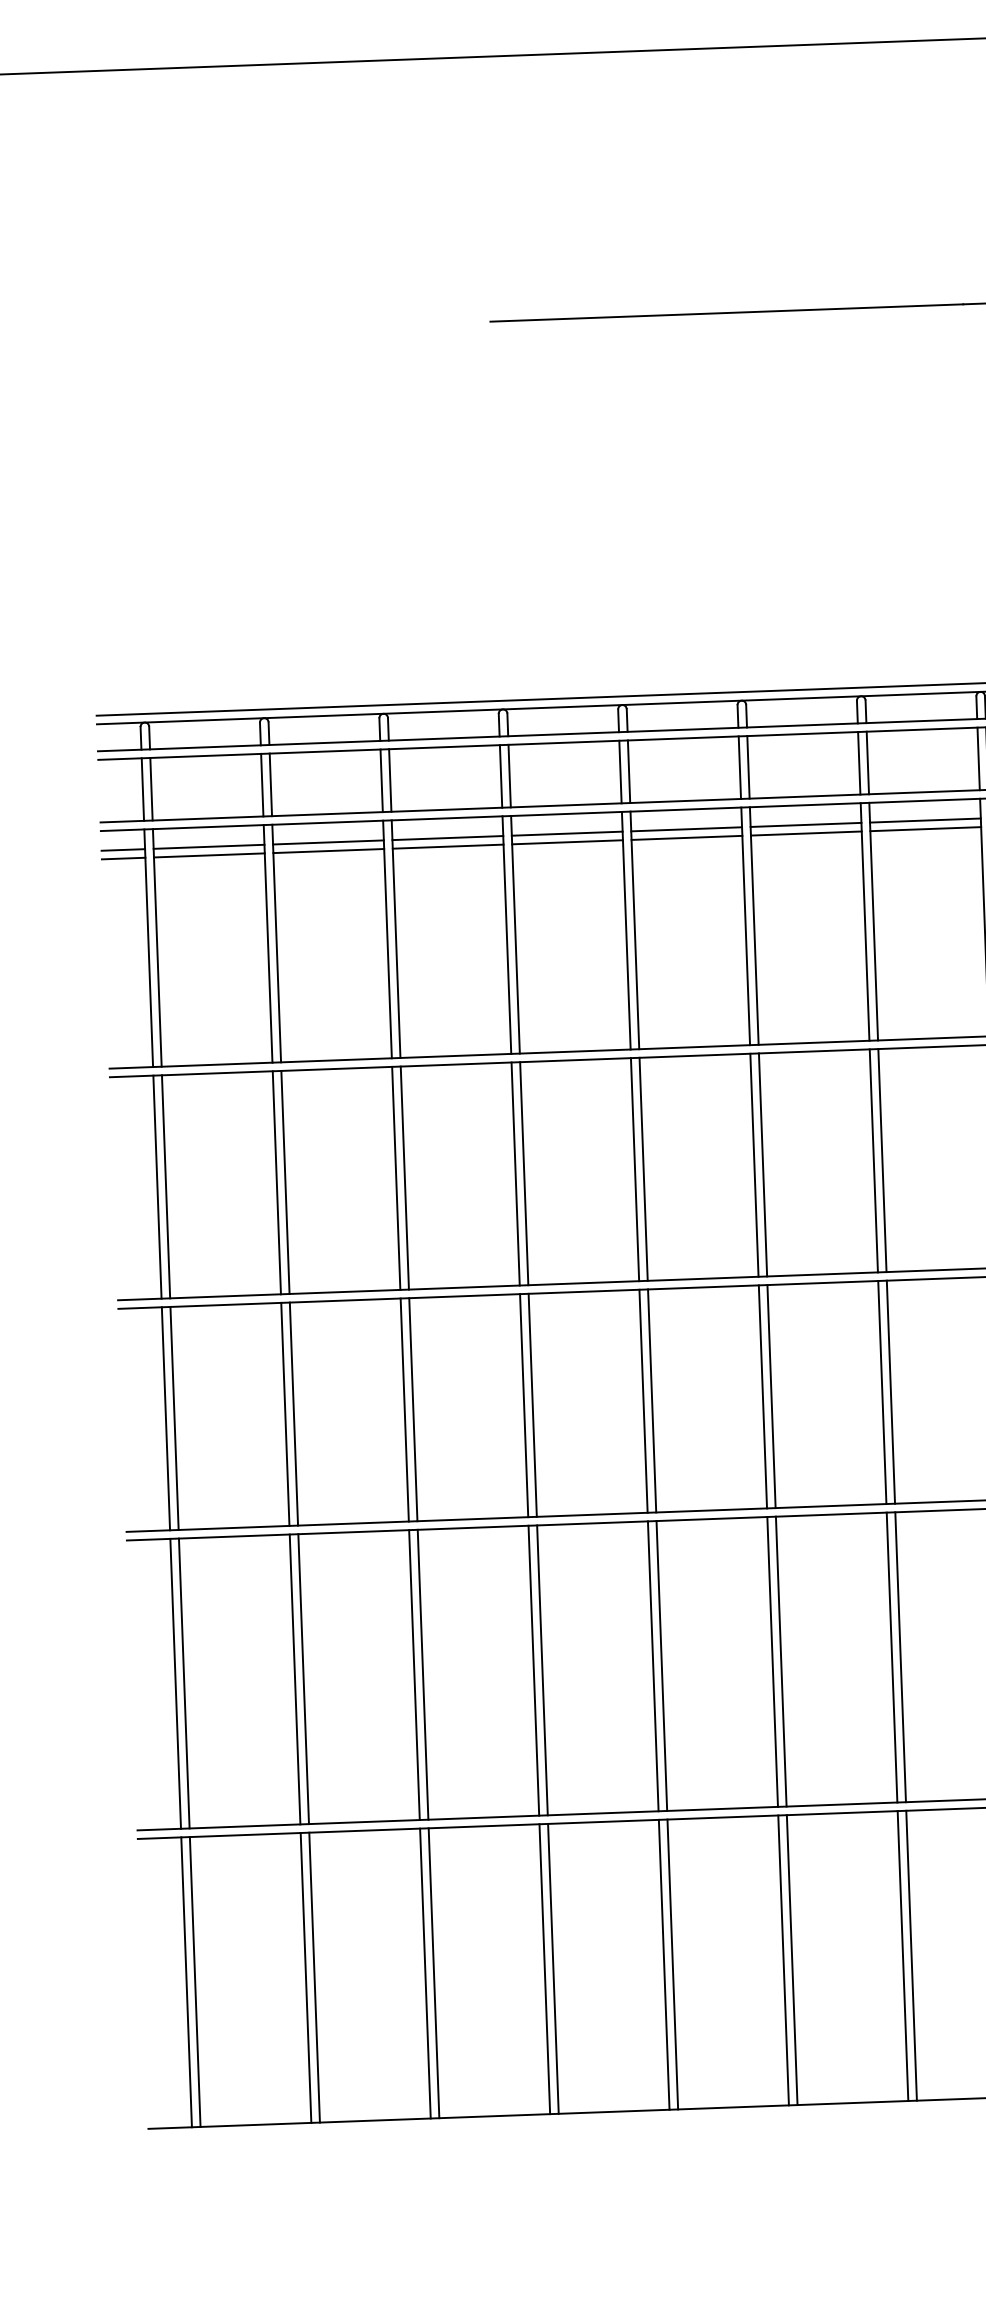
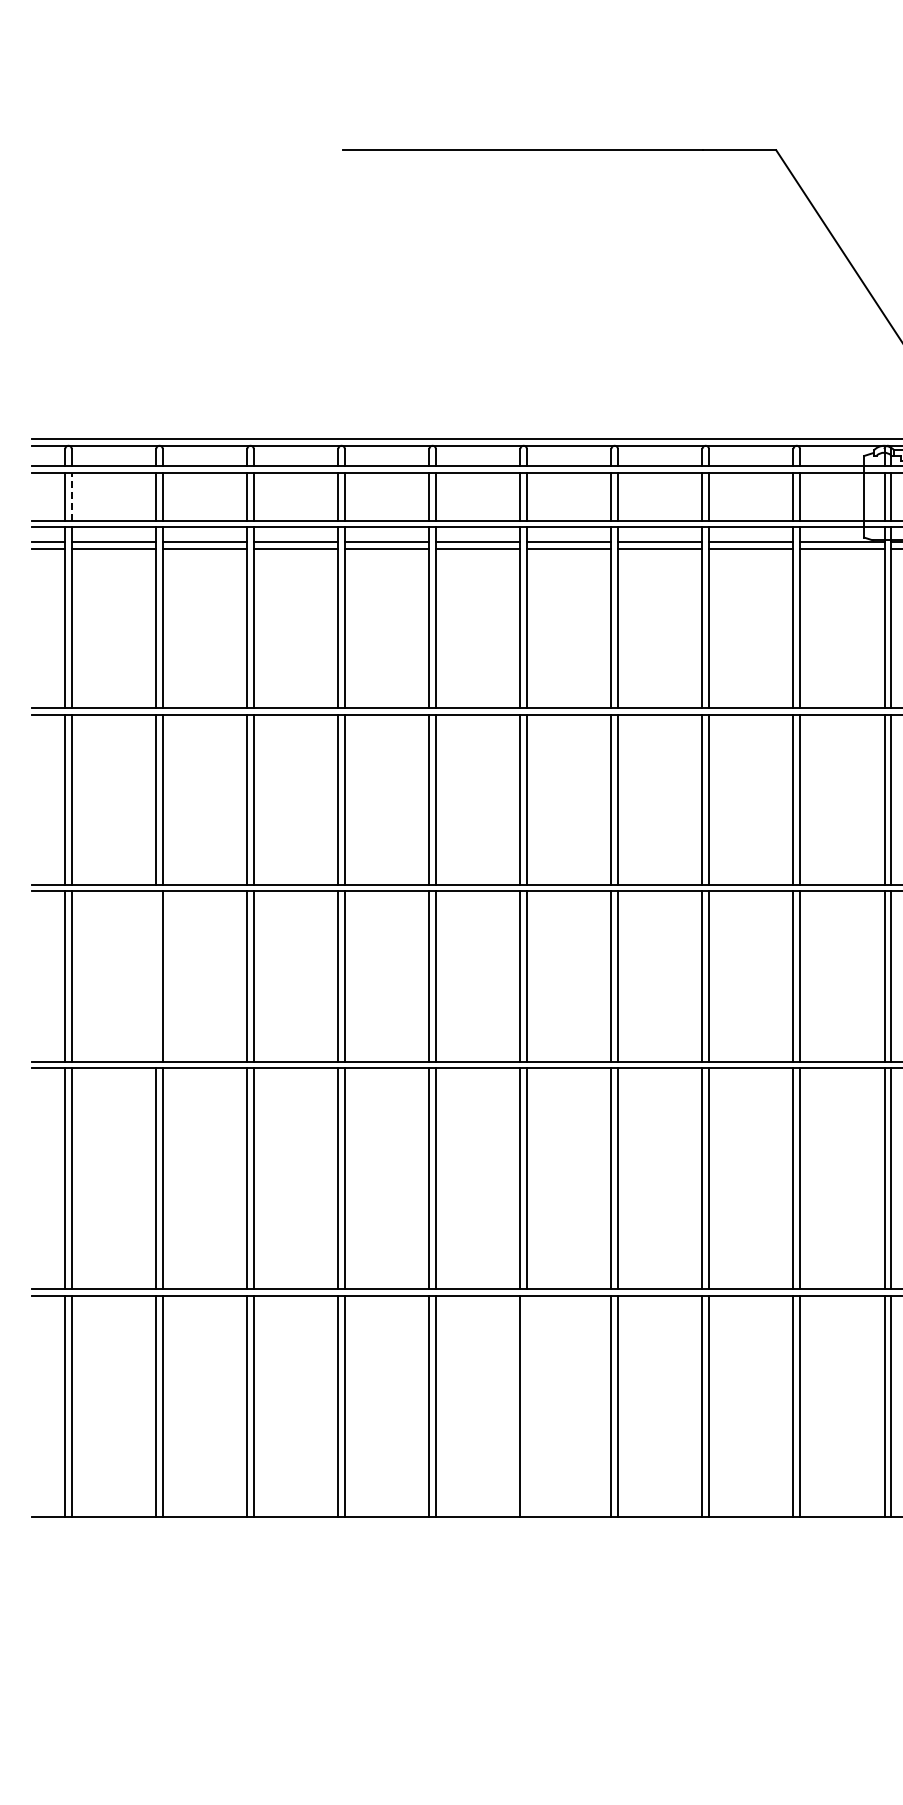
line: (151, 788) -> (71, 496), solid -> dashed
line: (285, 1414) -> (156, 976), removed
line: (791, 1959) -> (526, 1405), removed

